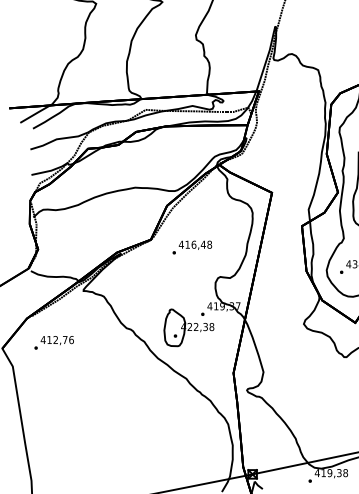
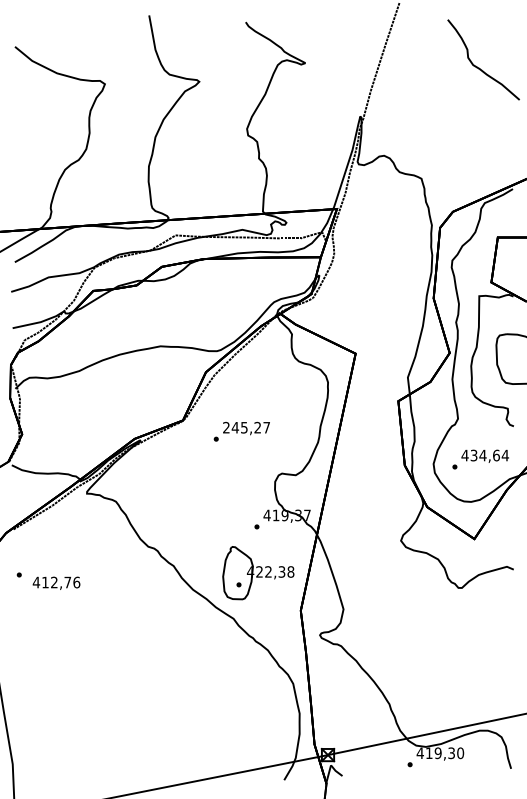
text: (195, 244) -> (246, 427), 416,48 -> 245,27
part: (189, 328) -> (258, 573), moved
text: (57, 340) -> (56, 582), moved
text: (345, 472) -> (460, 752), 419,38 -> 419,30

